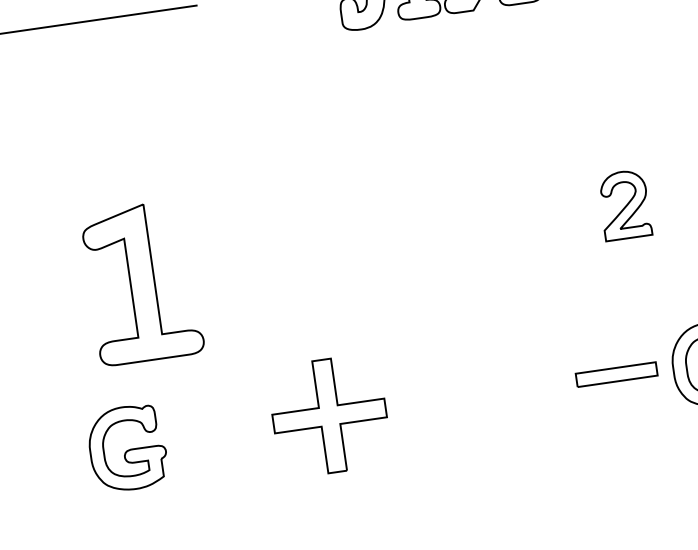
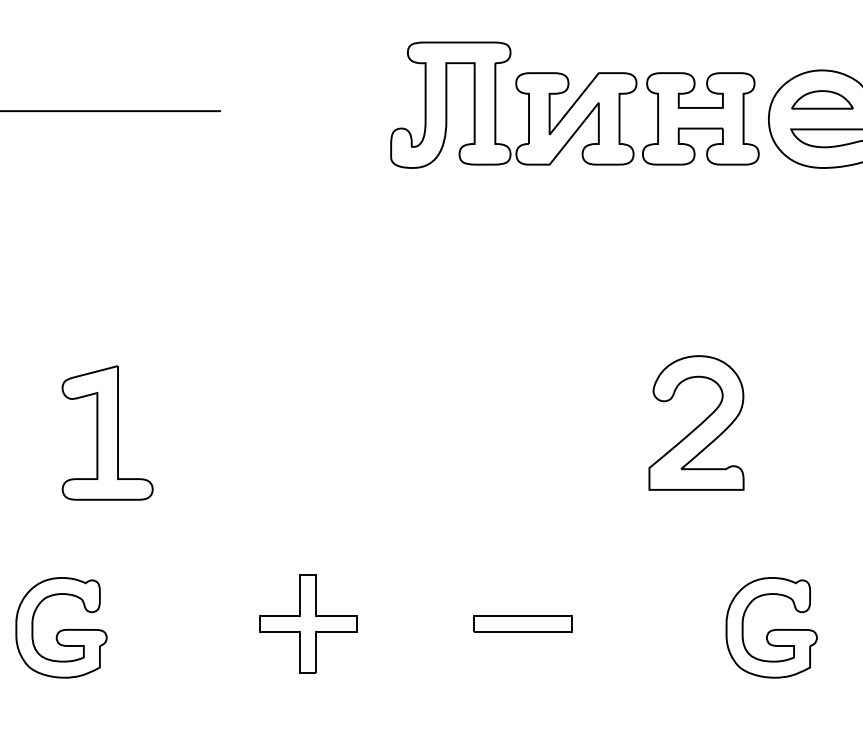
part: (624, 204) -> (696, 422), size x1.67
part: (142, 282) -> (107, 432), size x0.71
part: (616, 374) -> (522, 623), moved
part: (329, 415) -> (308, 623), size x0.71

